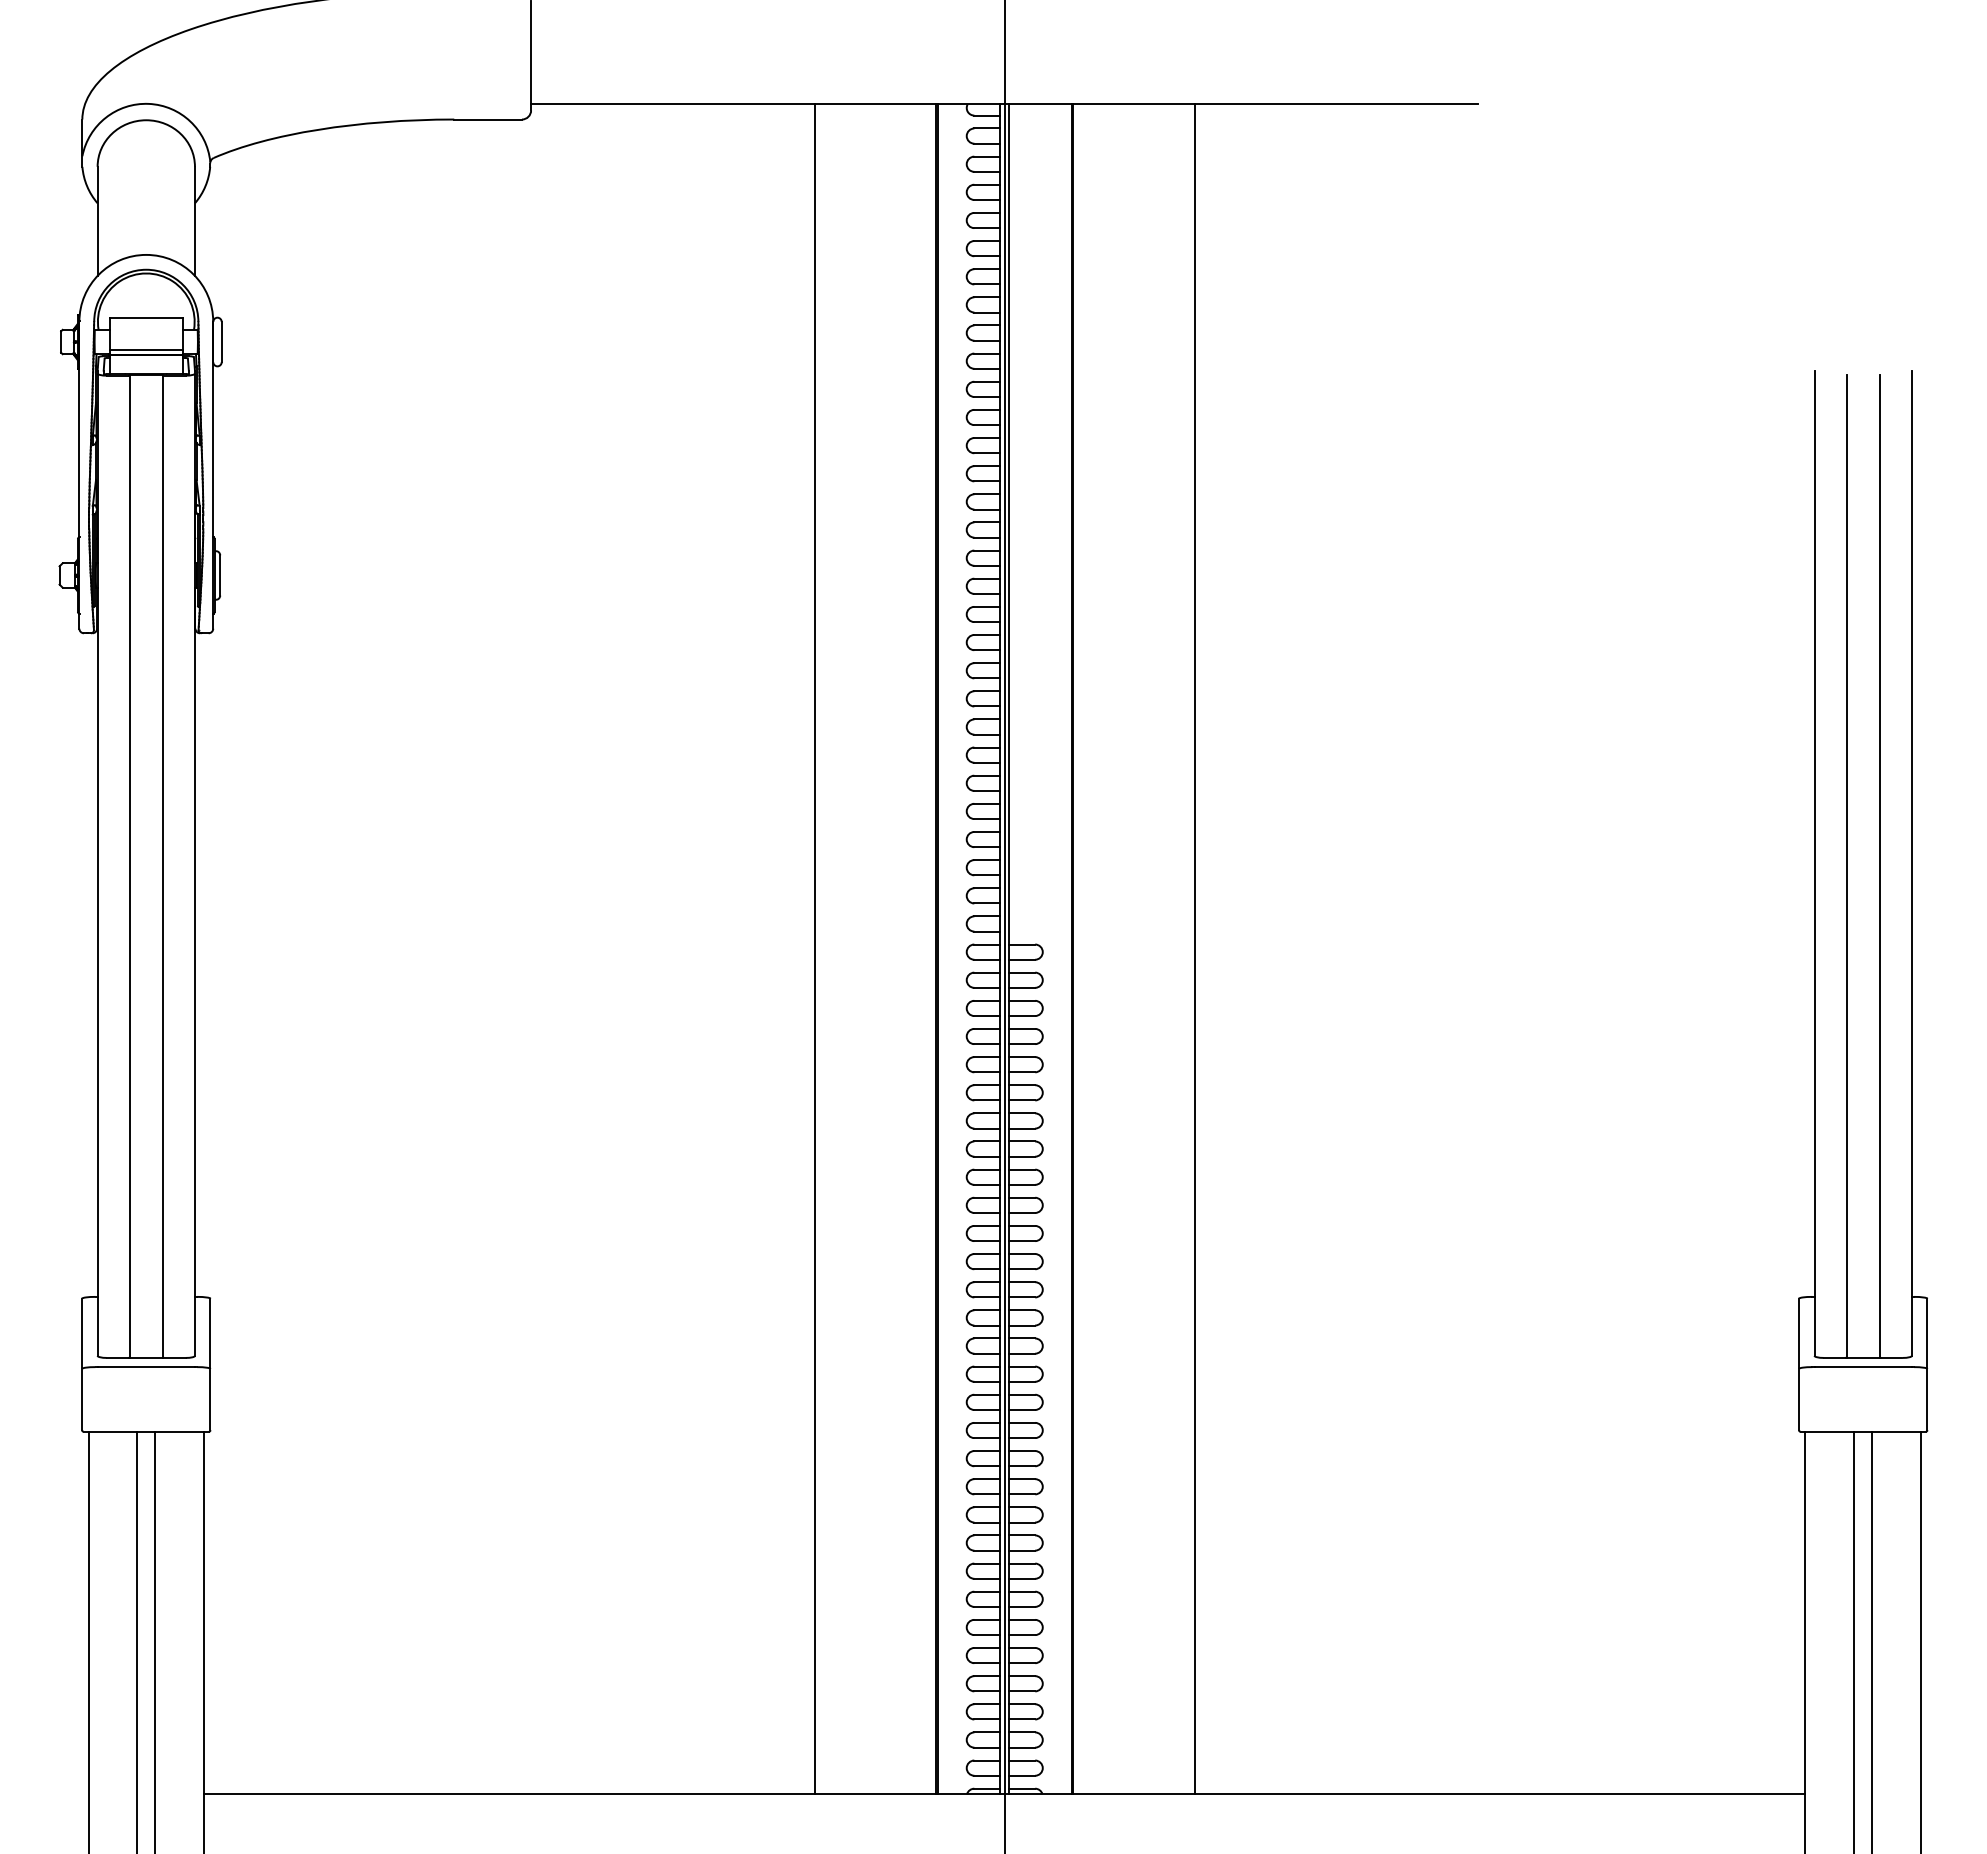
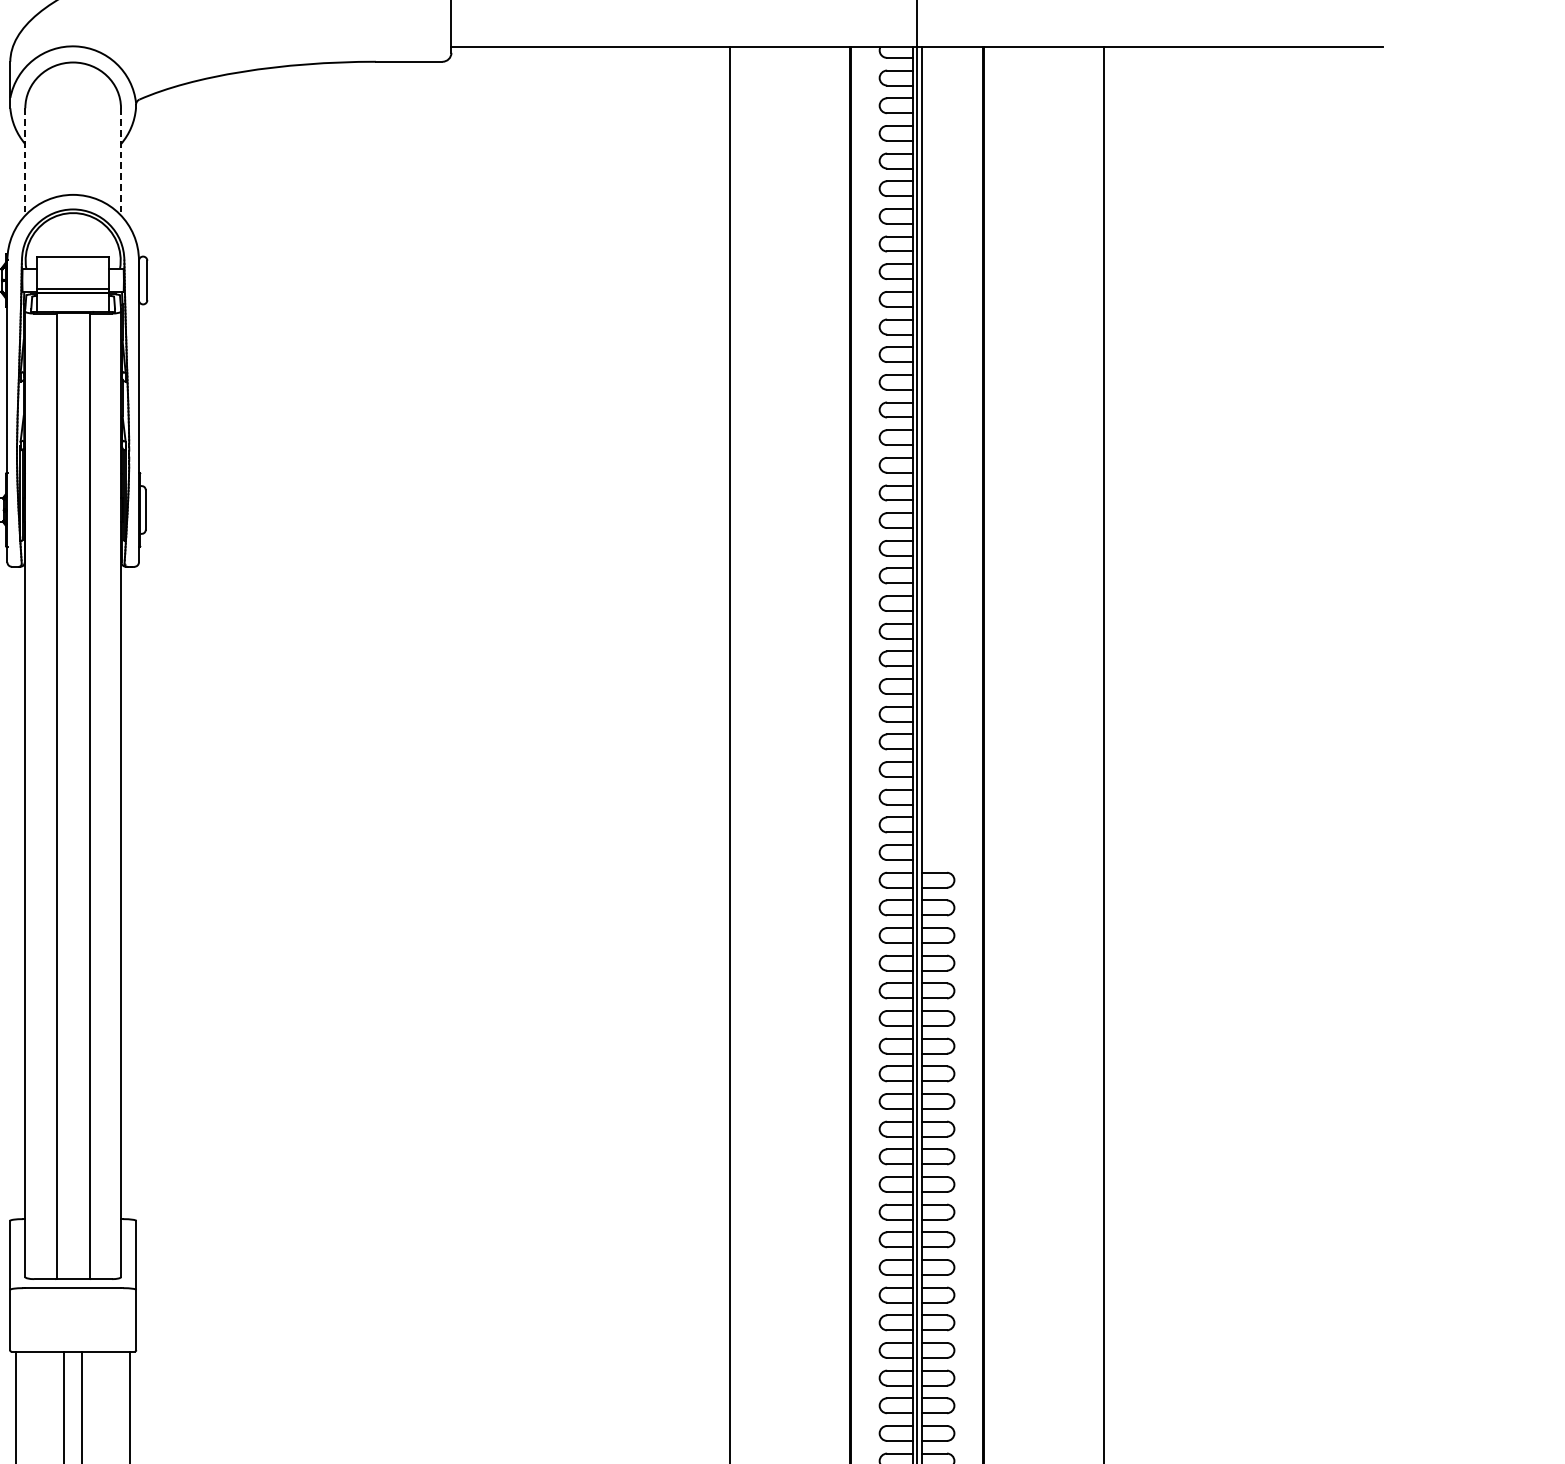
line: (97, 221) -> (25, 162), solid -> dashed
line: (194, 221) -> (120, 162), solid -> dashed

